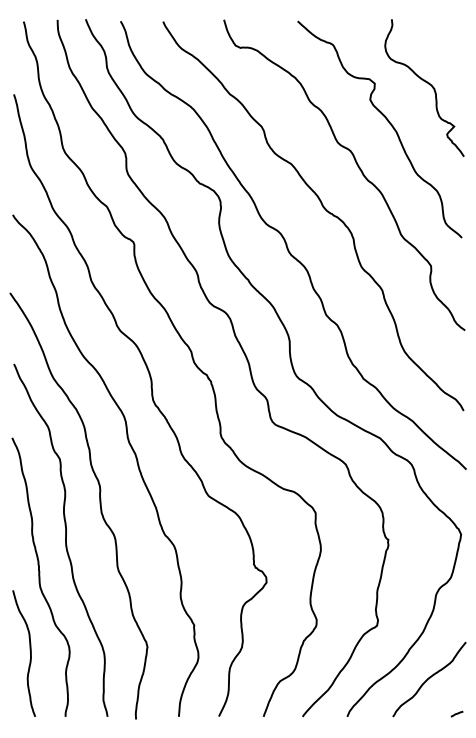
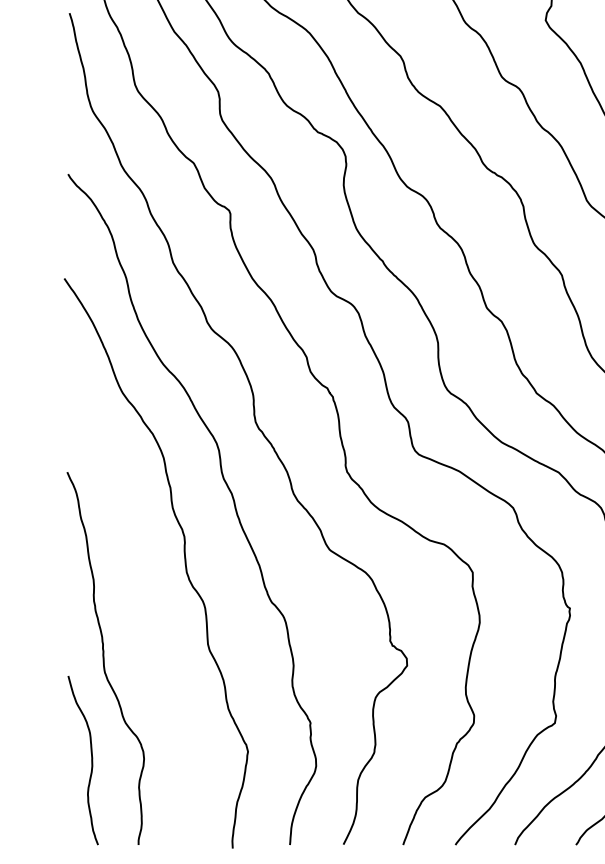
curve: (65, 539) -> (138, 608), removed

